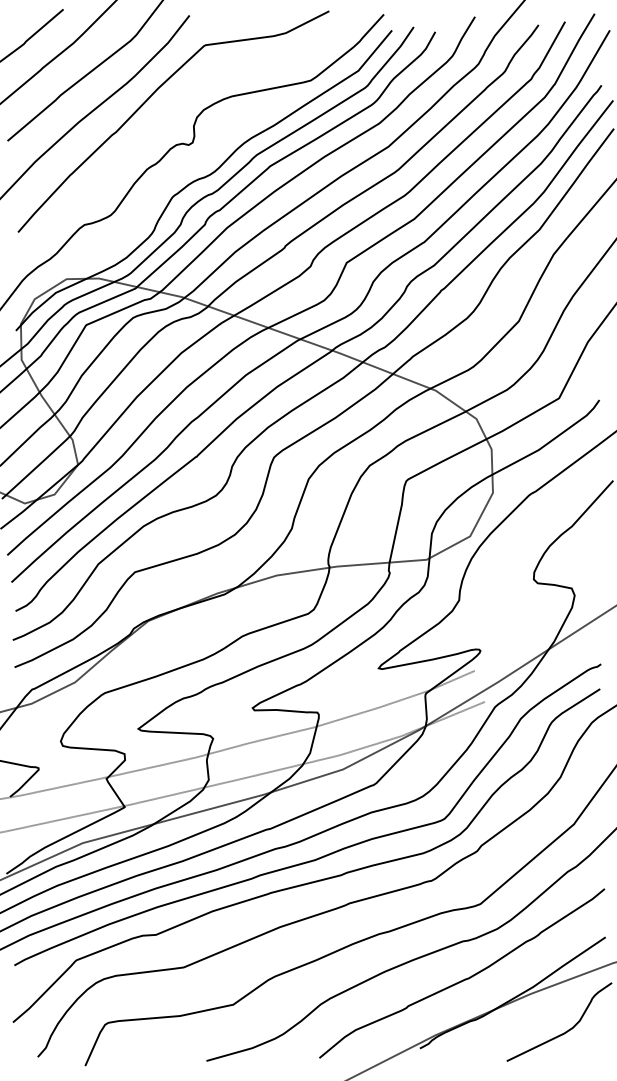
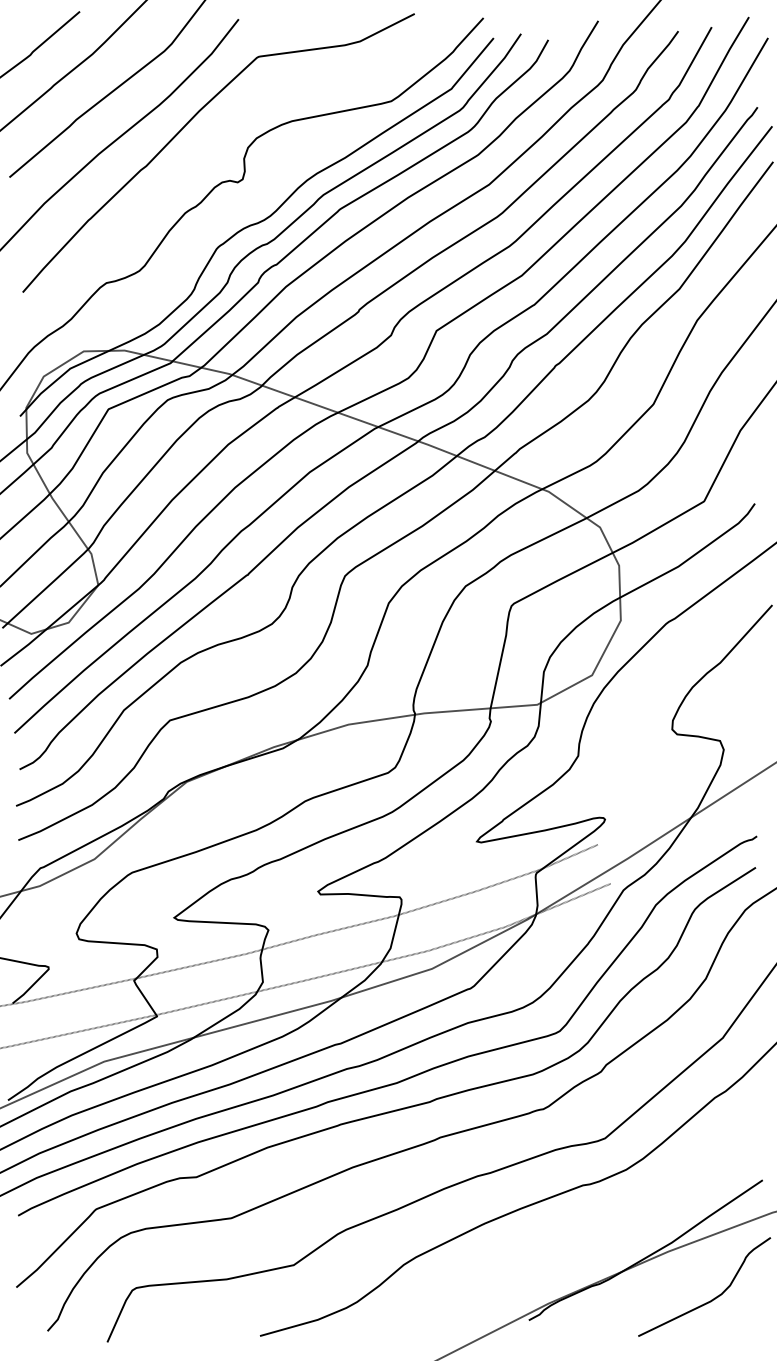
curve: (464, 978) -> (585, 1232), removed

